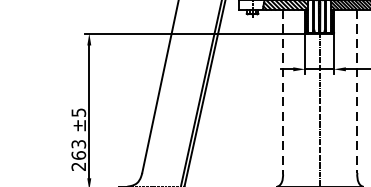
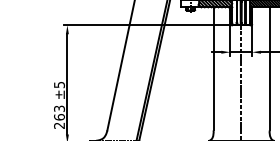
line: (282, 90) -> (213, 68), dashed -> solid
line: (357, 90) -> (269, 68), dashed -> solid

